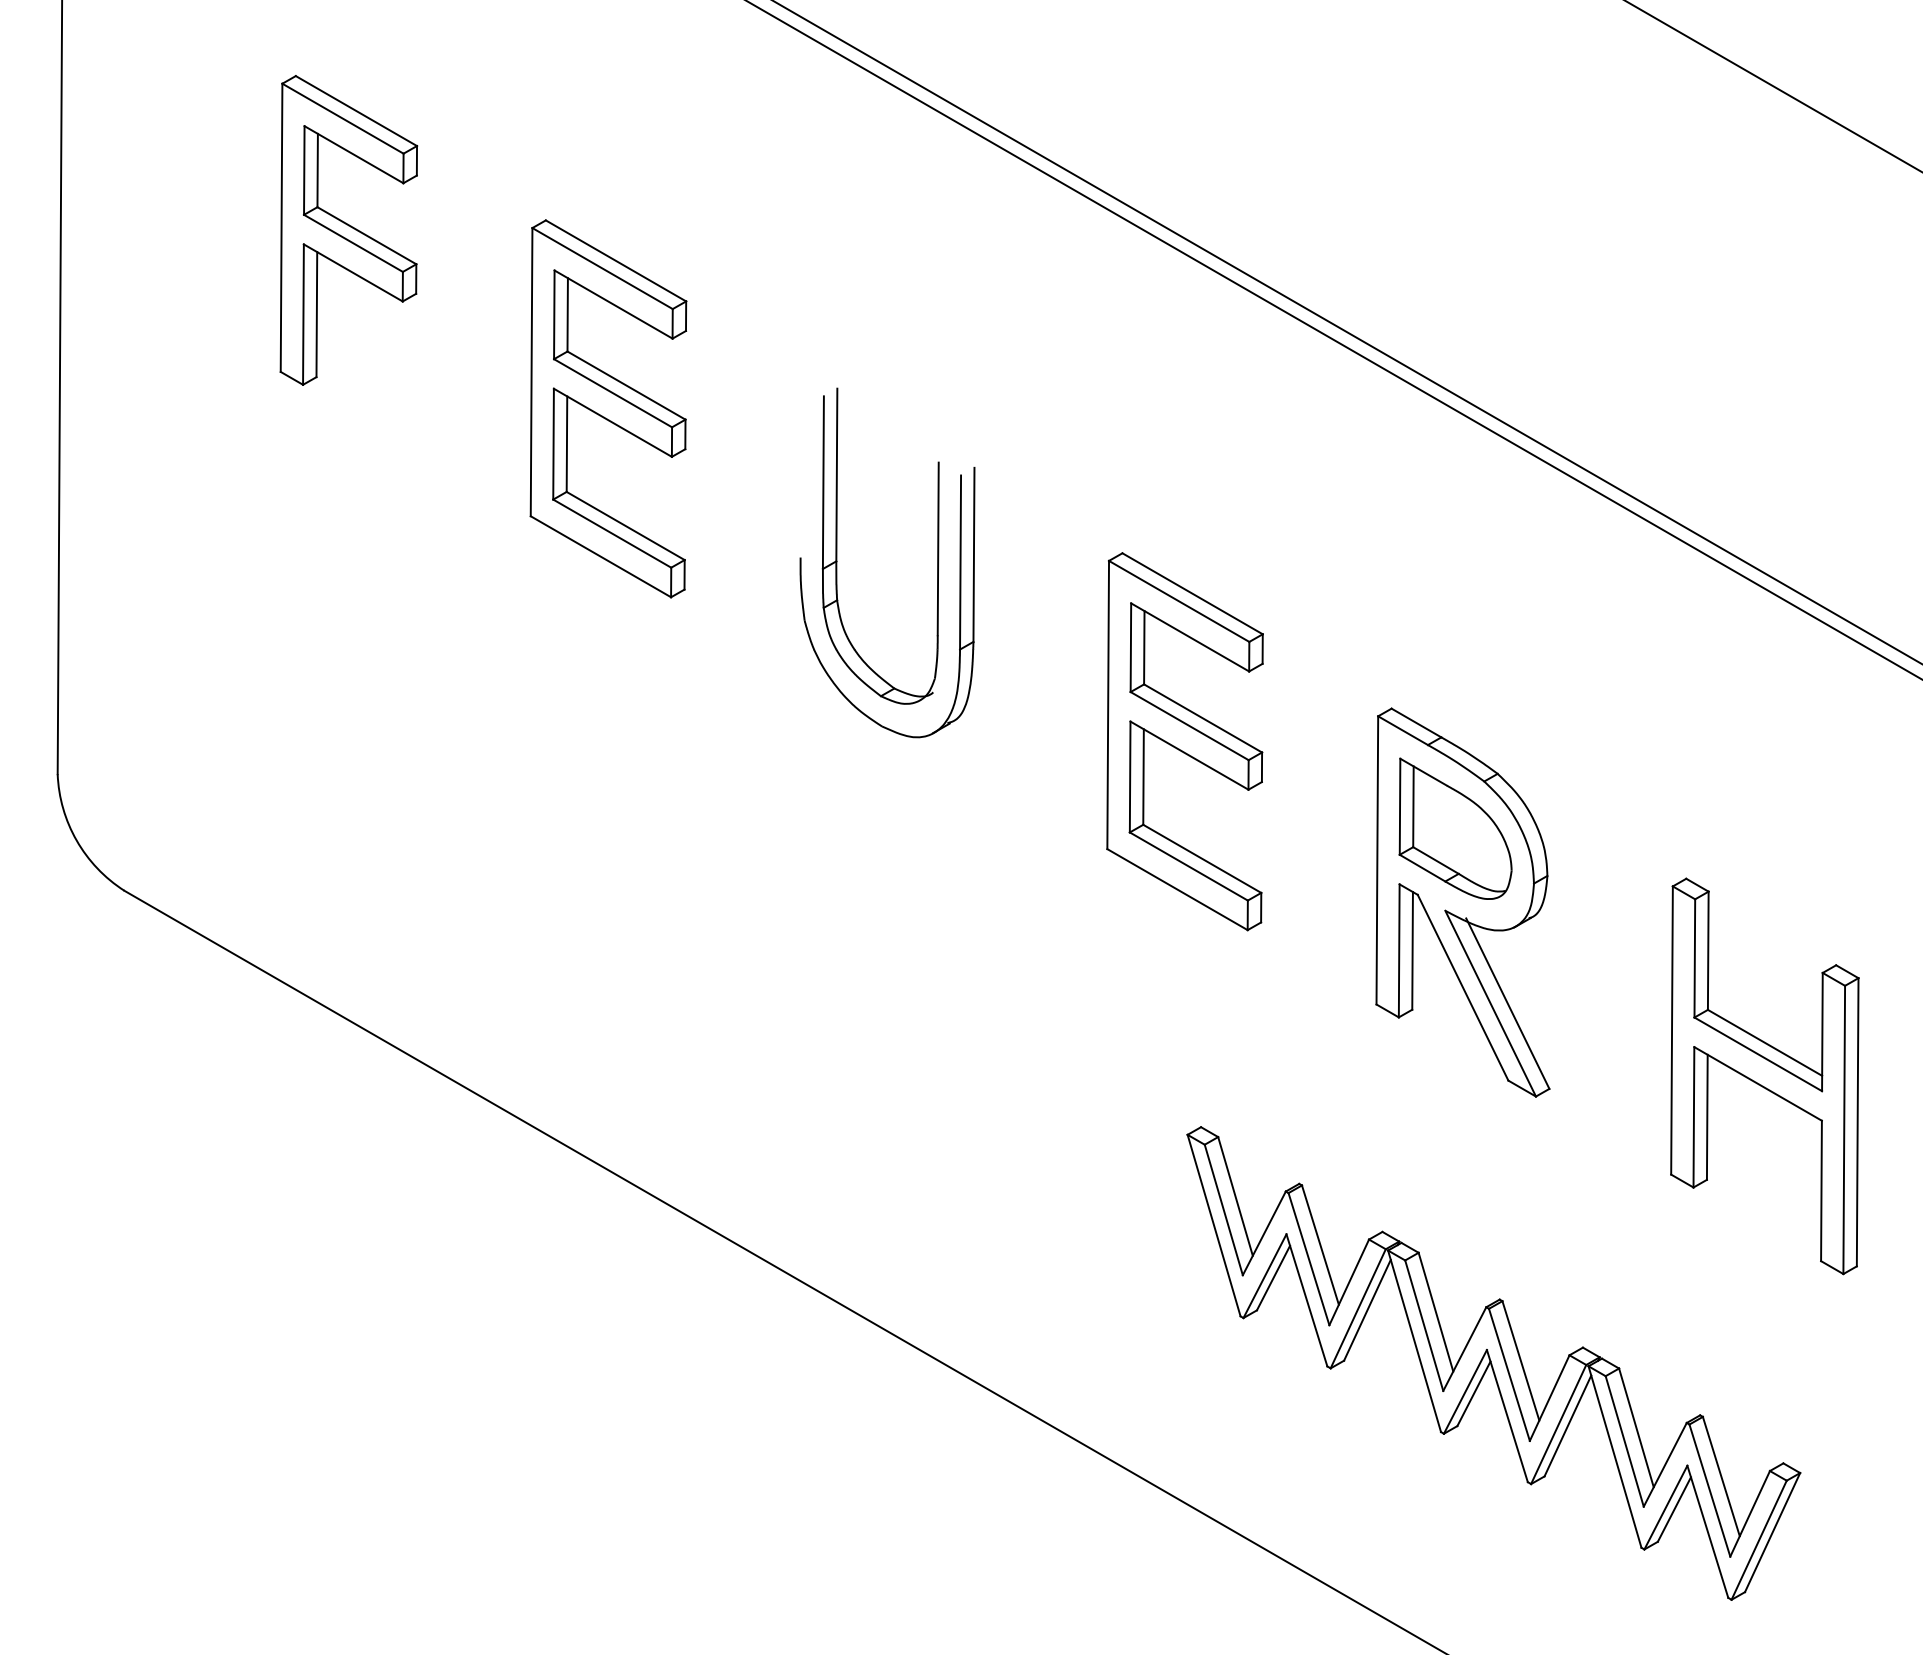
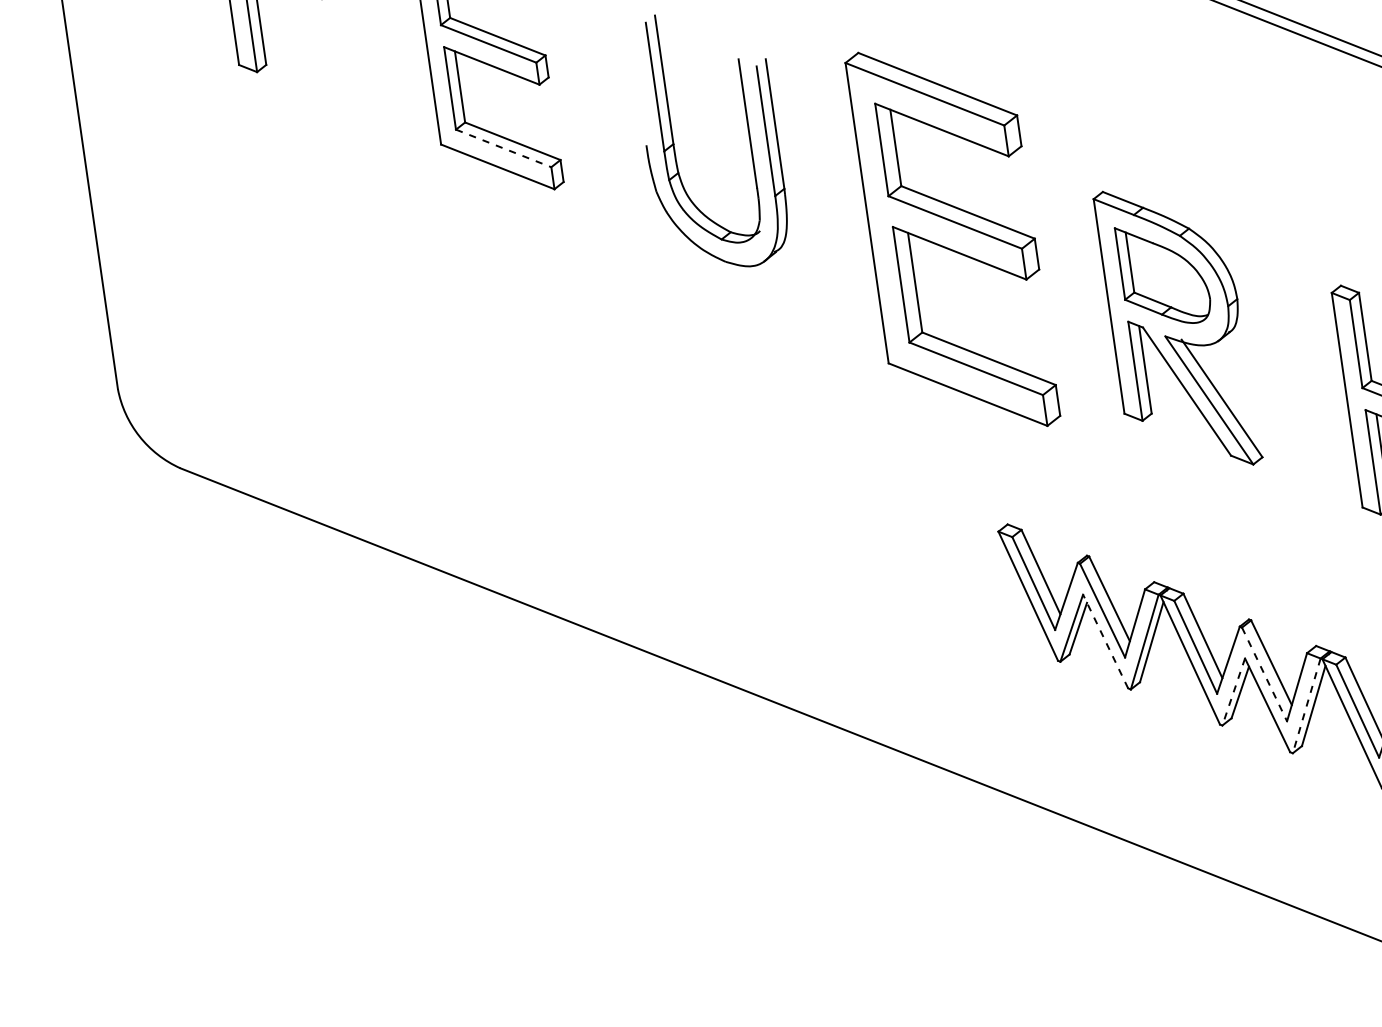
line: (612, 533) -> (503, 148), solid -> dashed
part: (1184, 741) -> (952, 239), size x1.4
line: (1306, 1299) -> (1105, 640), solid -> dashed
line: (1509, 1375) -> (1264, 674), solid -> dashed
line: (1465, 1392) -> (1233, 692), solid -> dashed
line: (1558, 1424) -> (1306, 705), solid -> dashed

